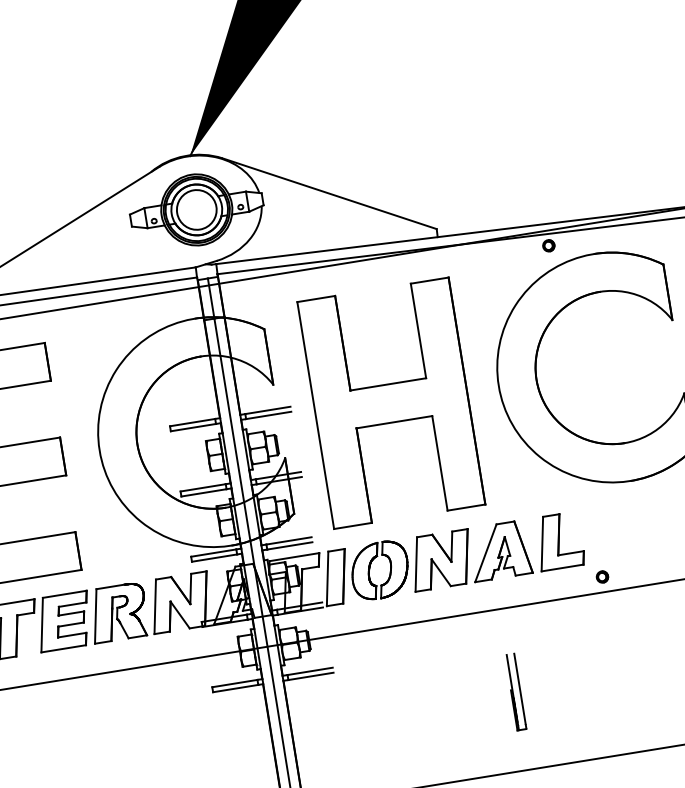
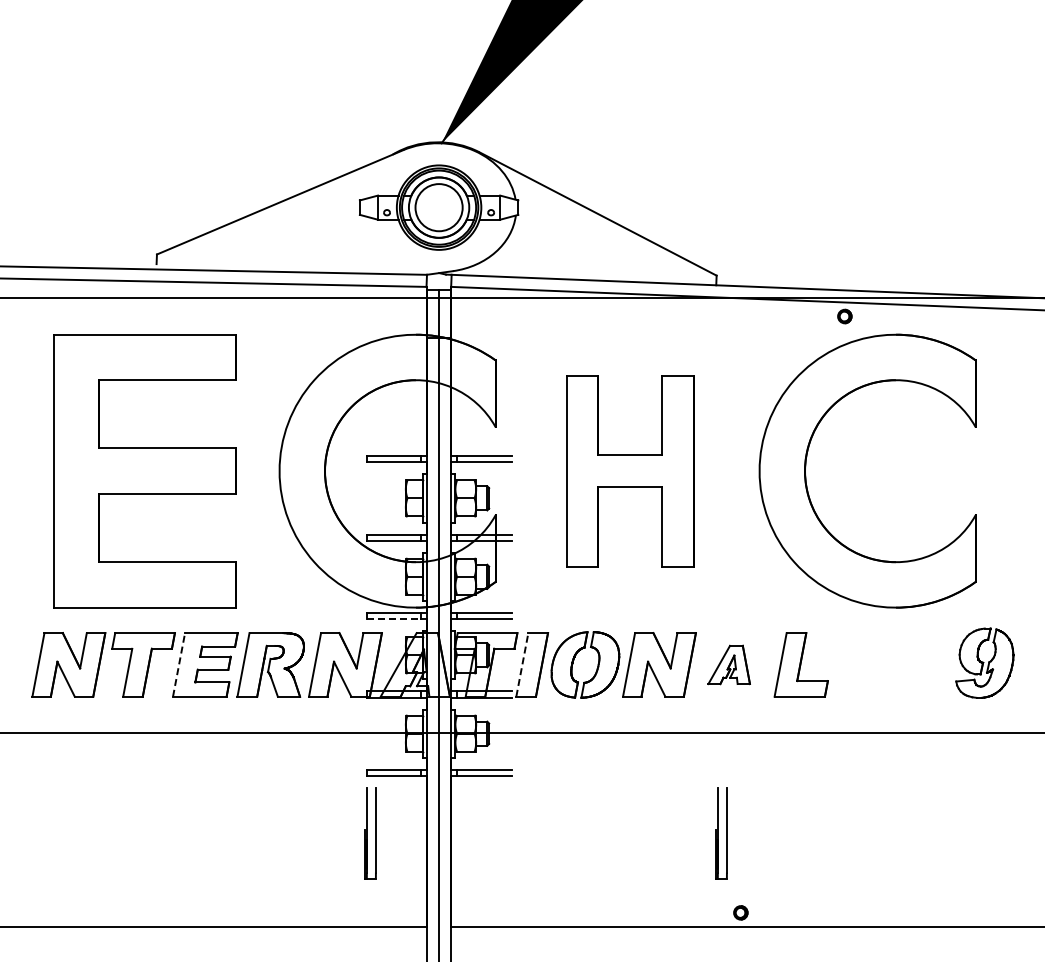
part: (390, 403) -> (629, 471), size x0.7
part: (498, 550) -> (728, 664), size x0.6
line: (215, 558) -> (394, 619), solid -> dashed
part: (602, 576) -> (740, 912), moved
line: (327, 578) -> (522, 664), solid -> dashed
line: (42, 624) -> (179, 664), solid -> dashed
part: (224, 739) -> (370, 833), added

